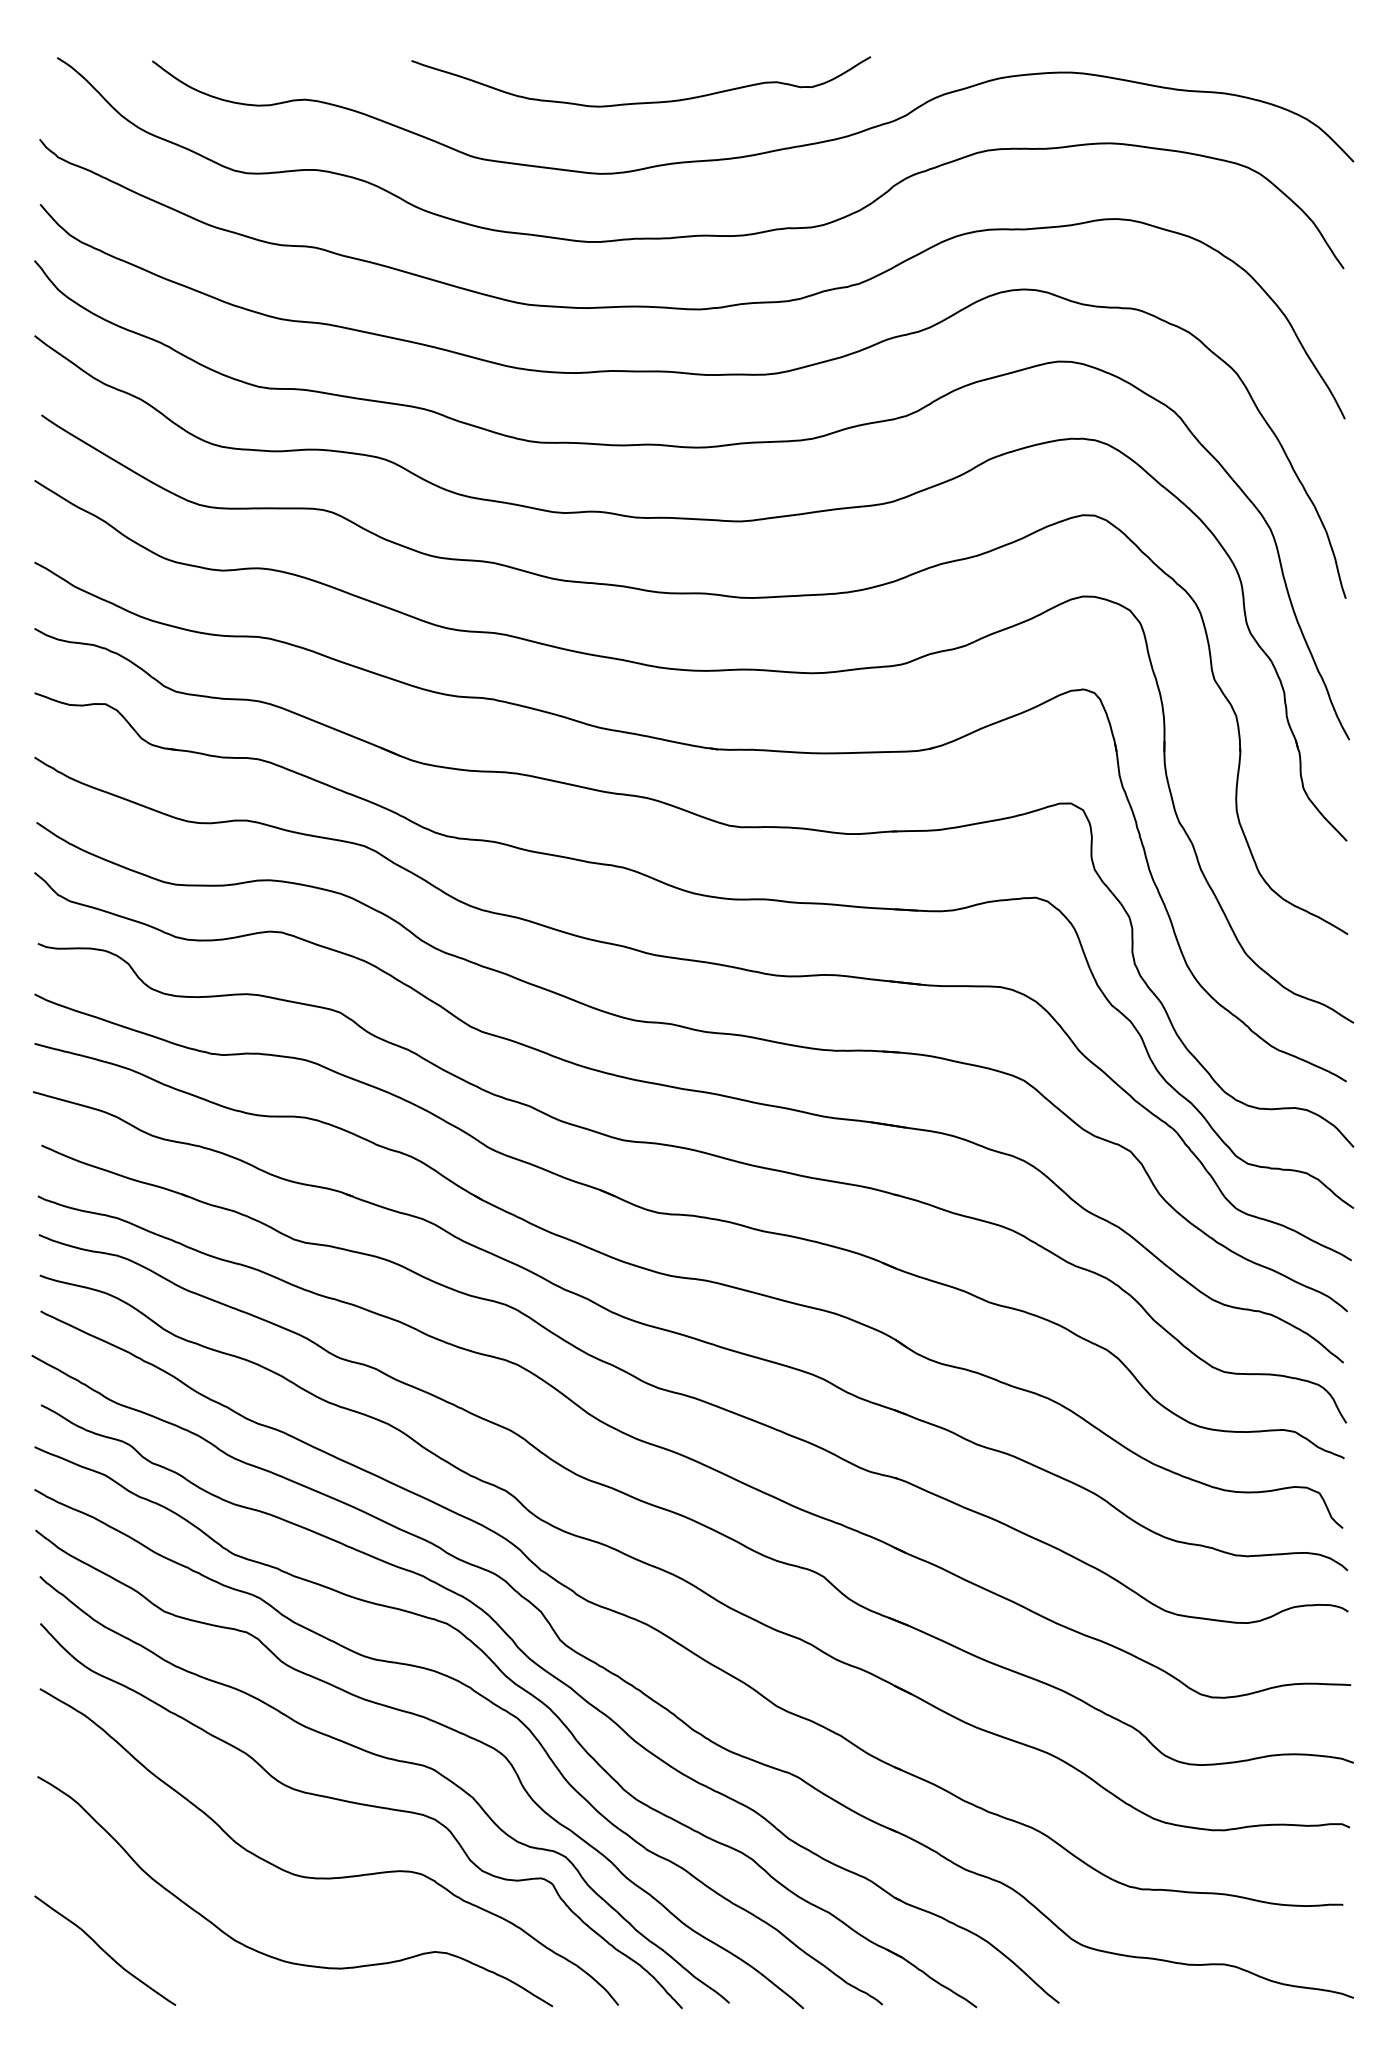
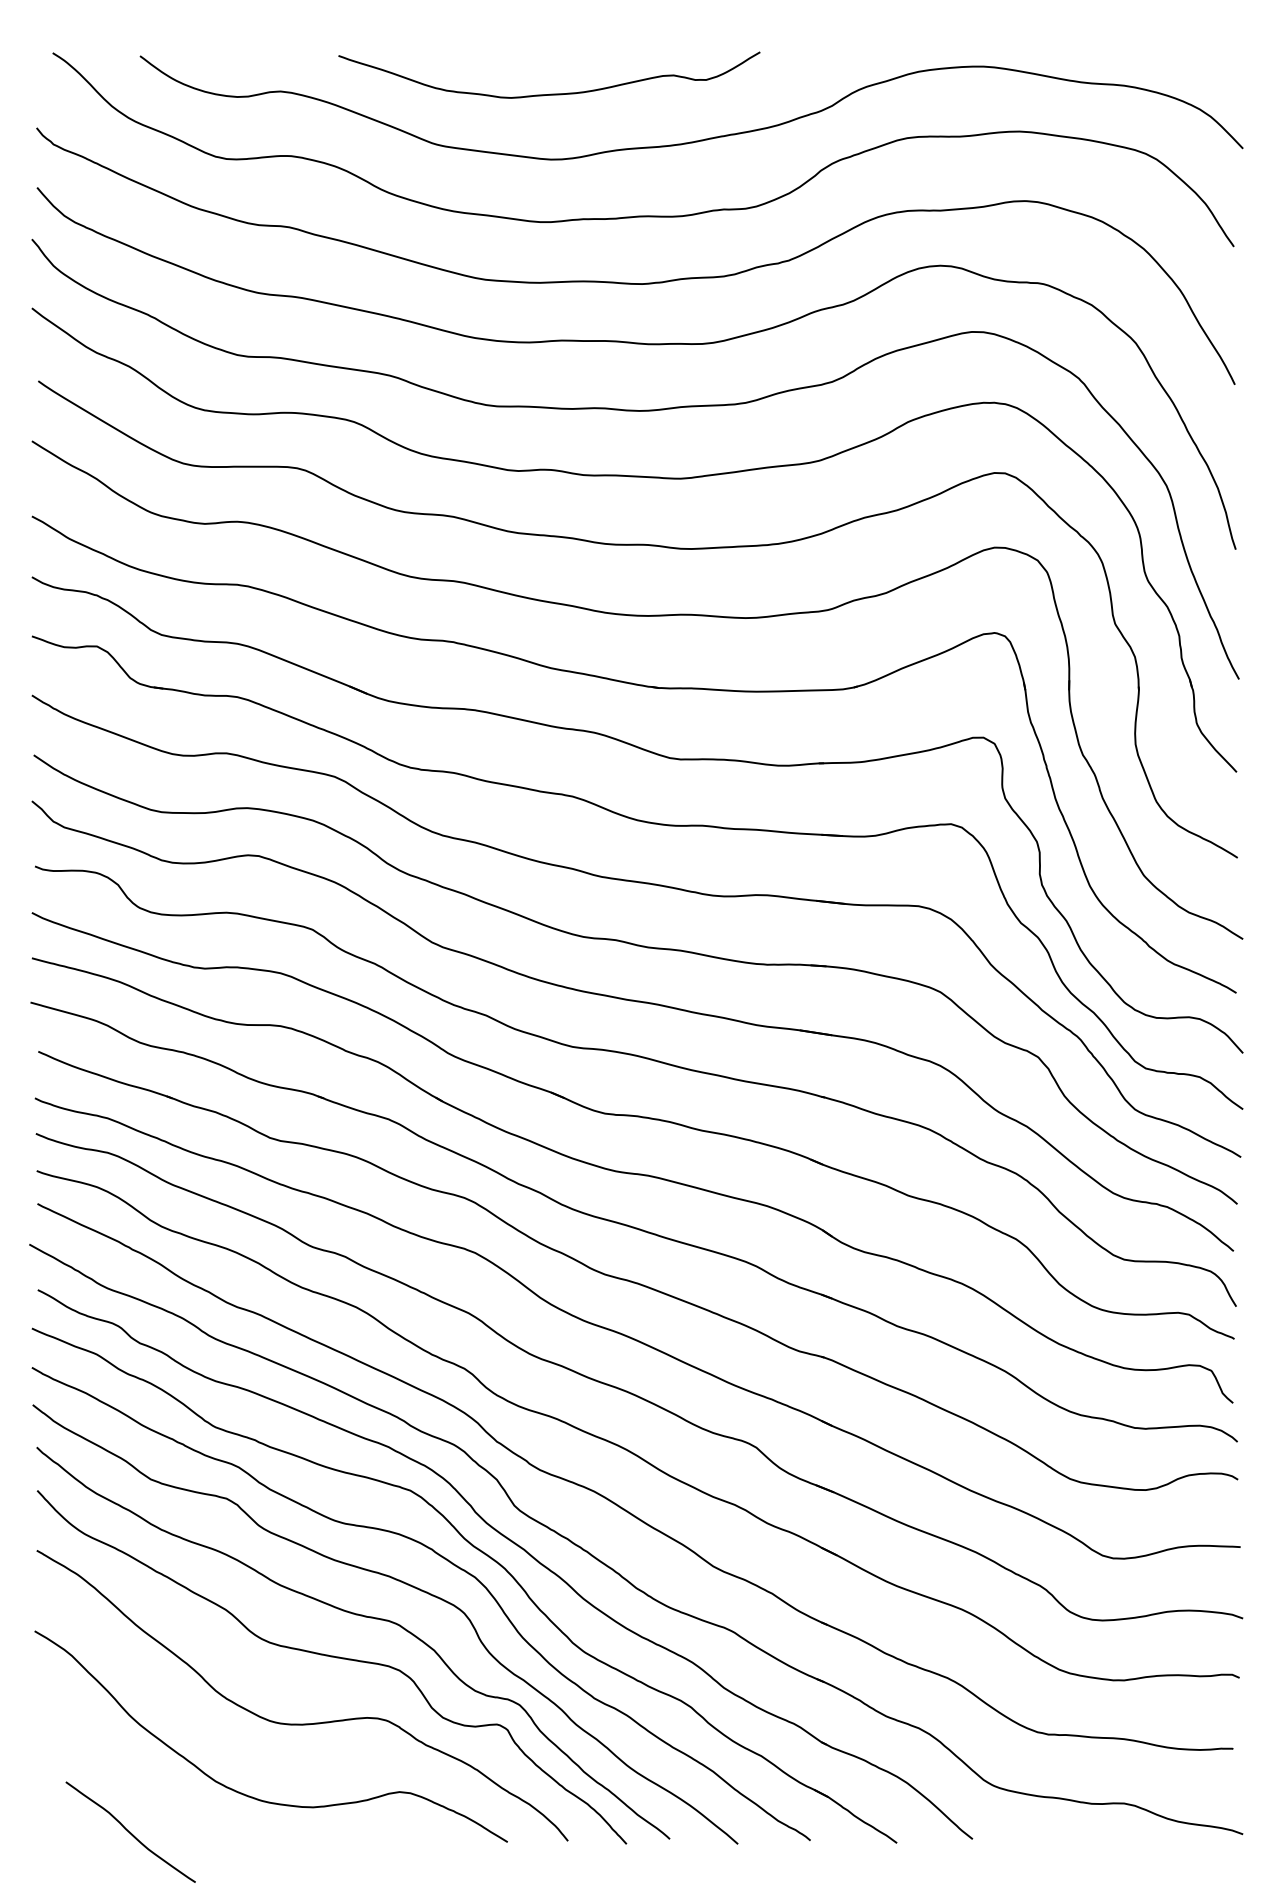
curve: (641, 102) -> (549, 94), moved
curve: (104, 1950) -> (130, 1832), moved

